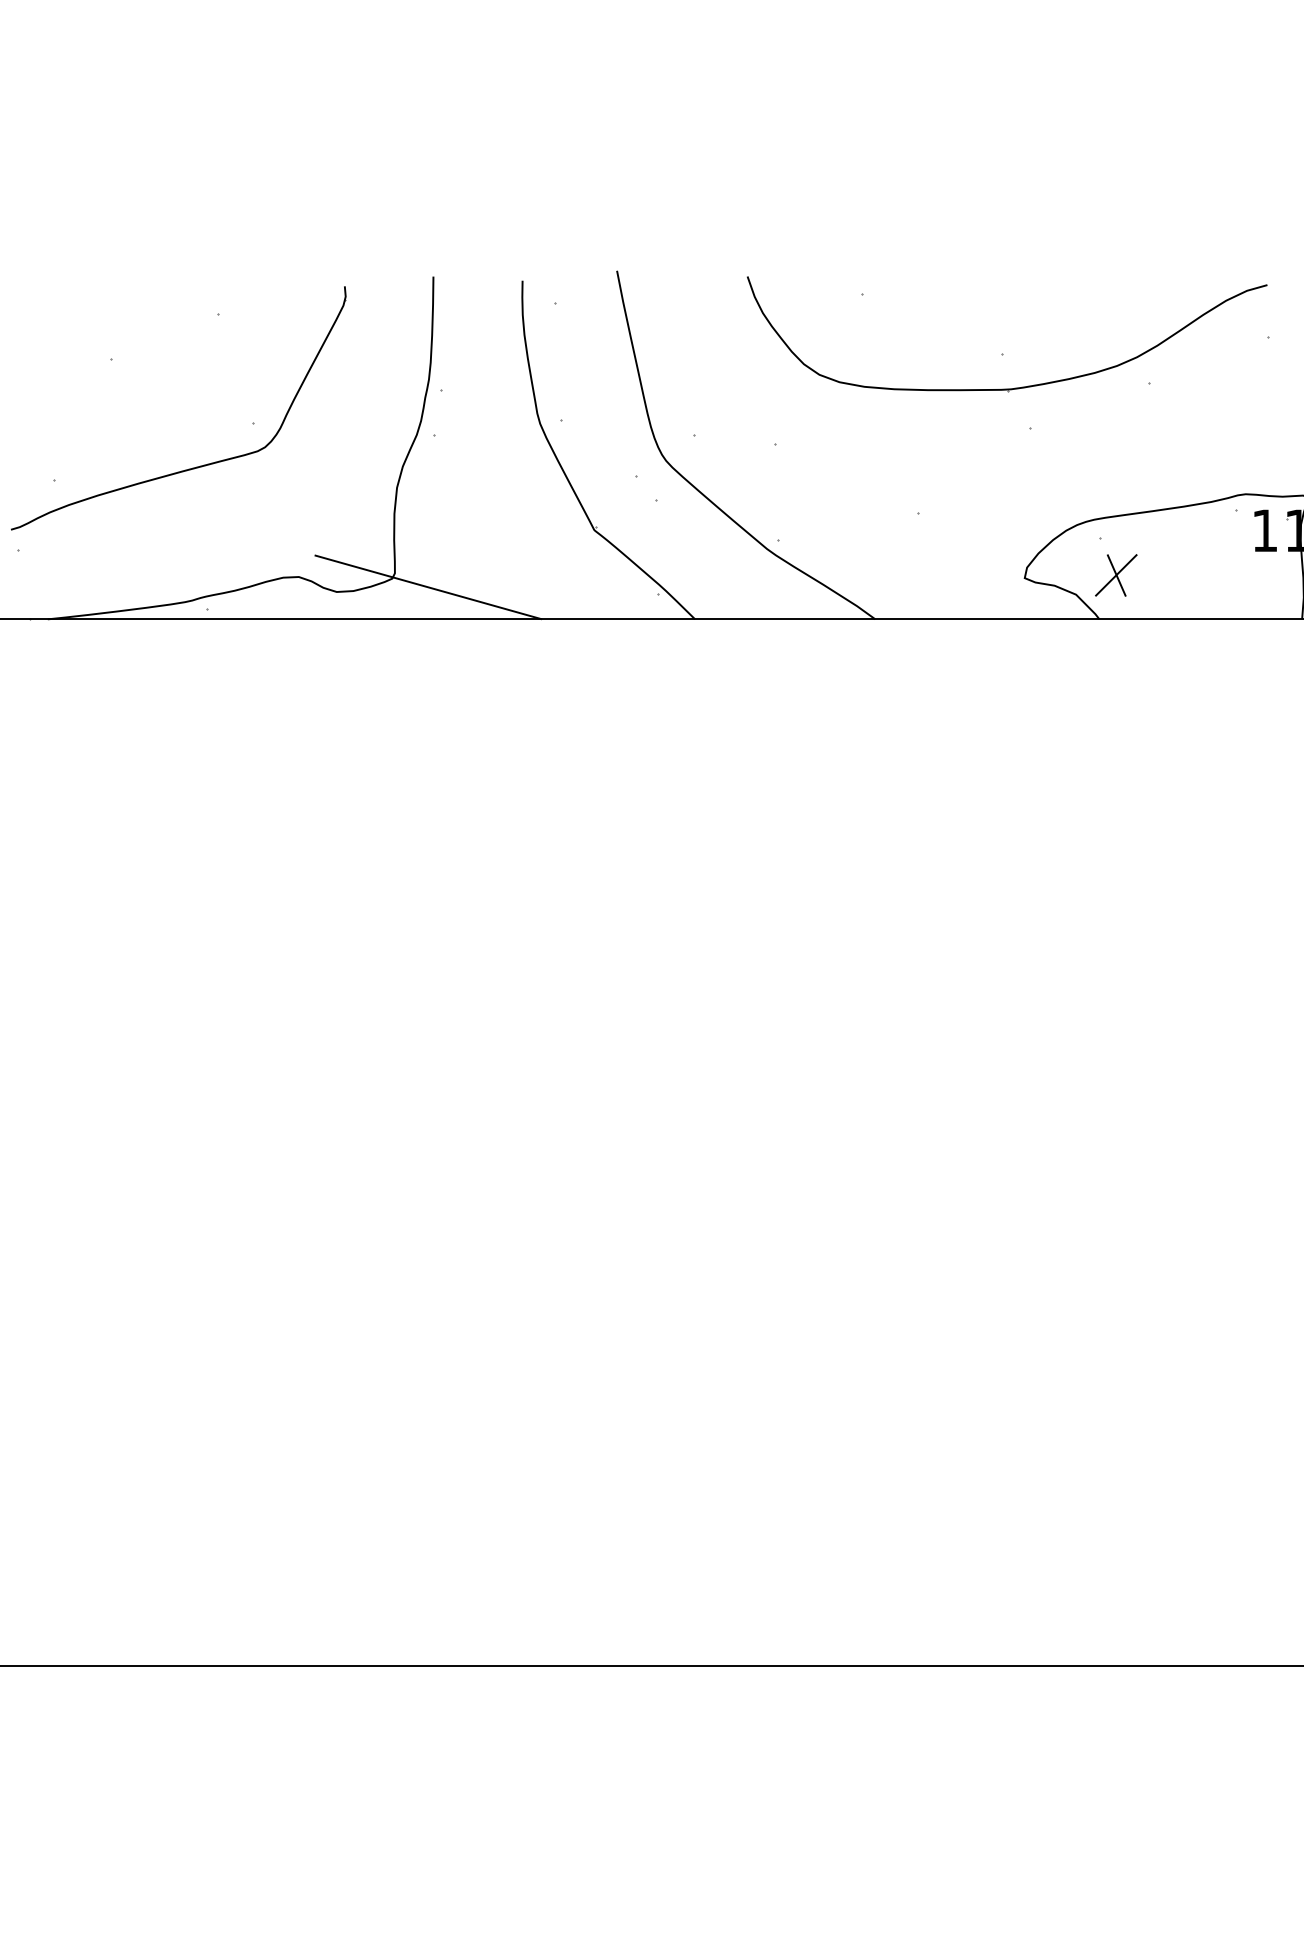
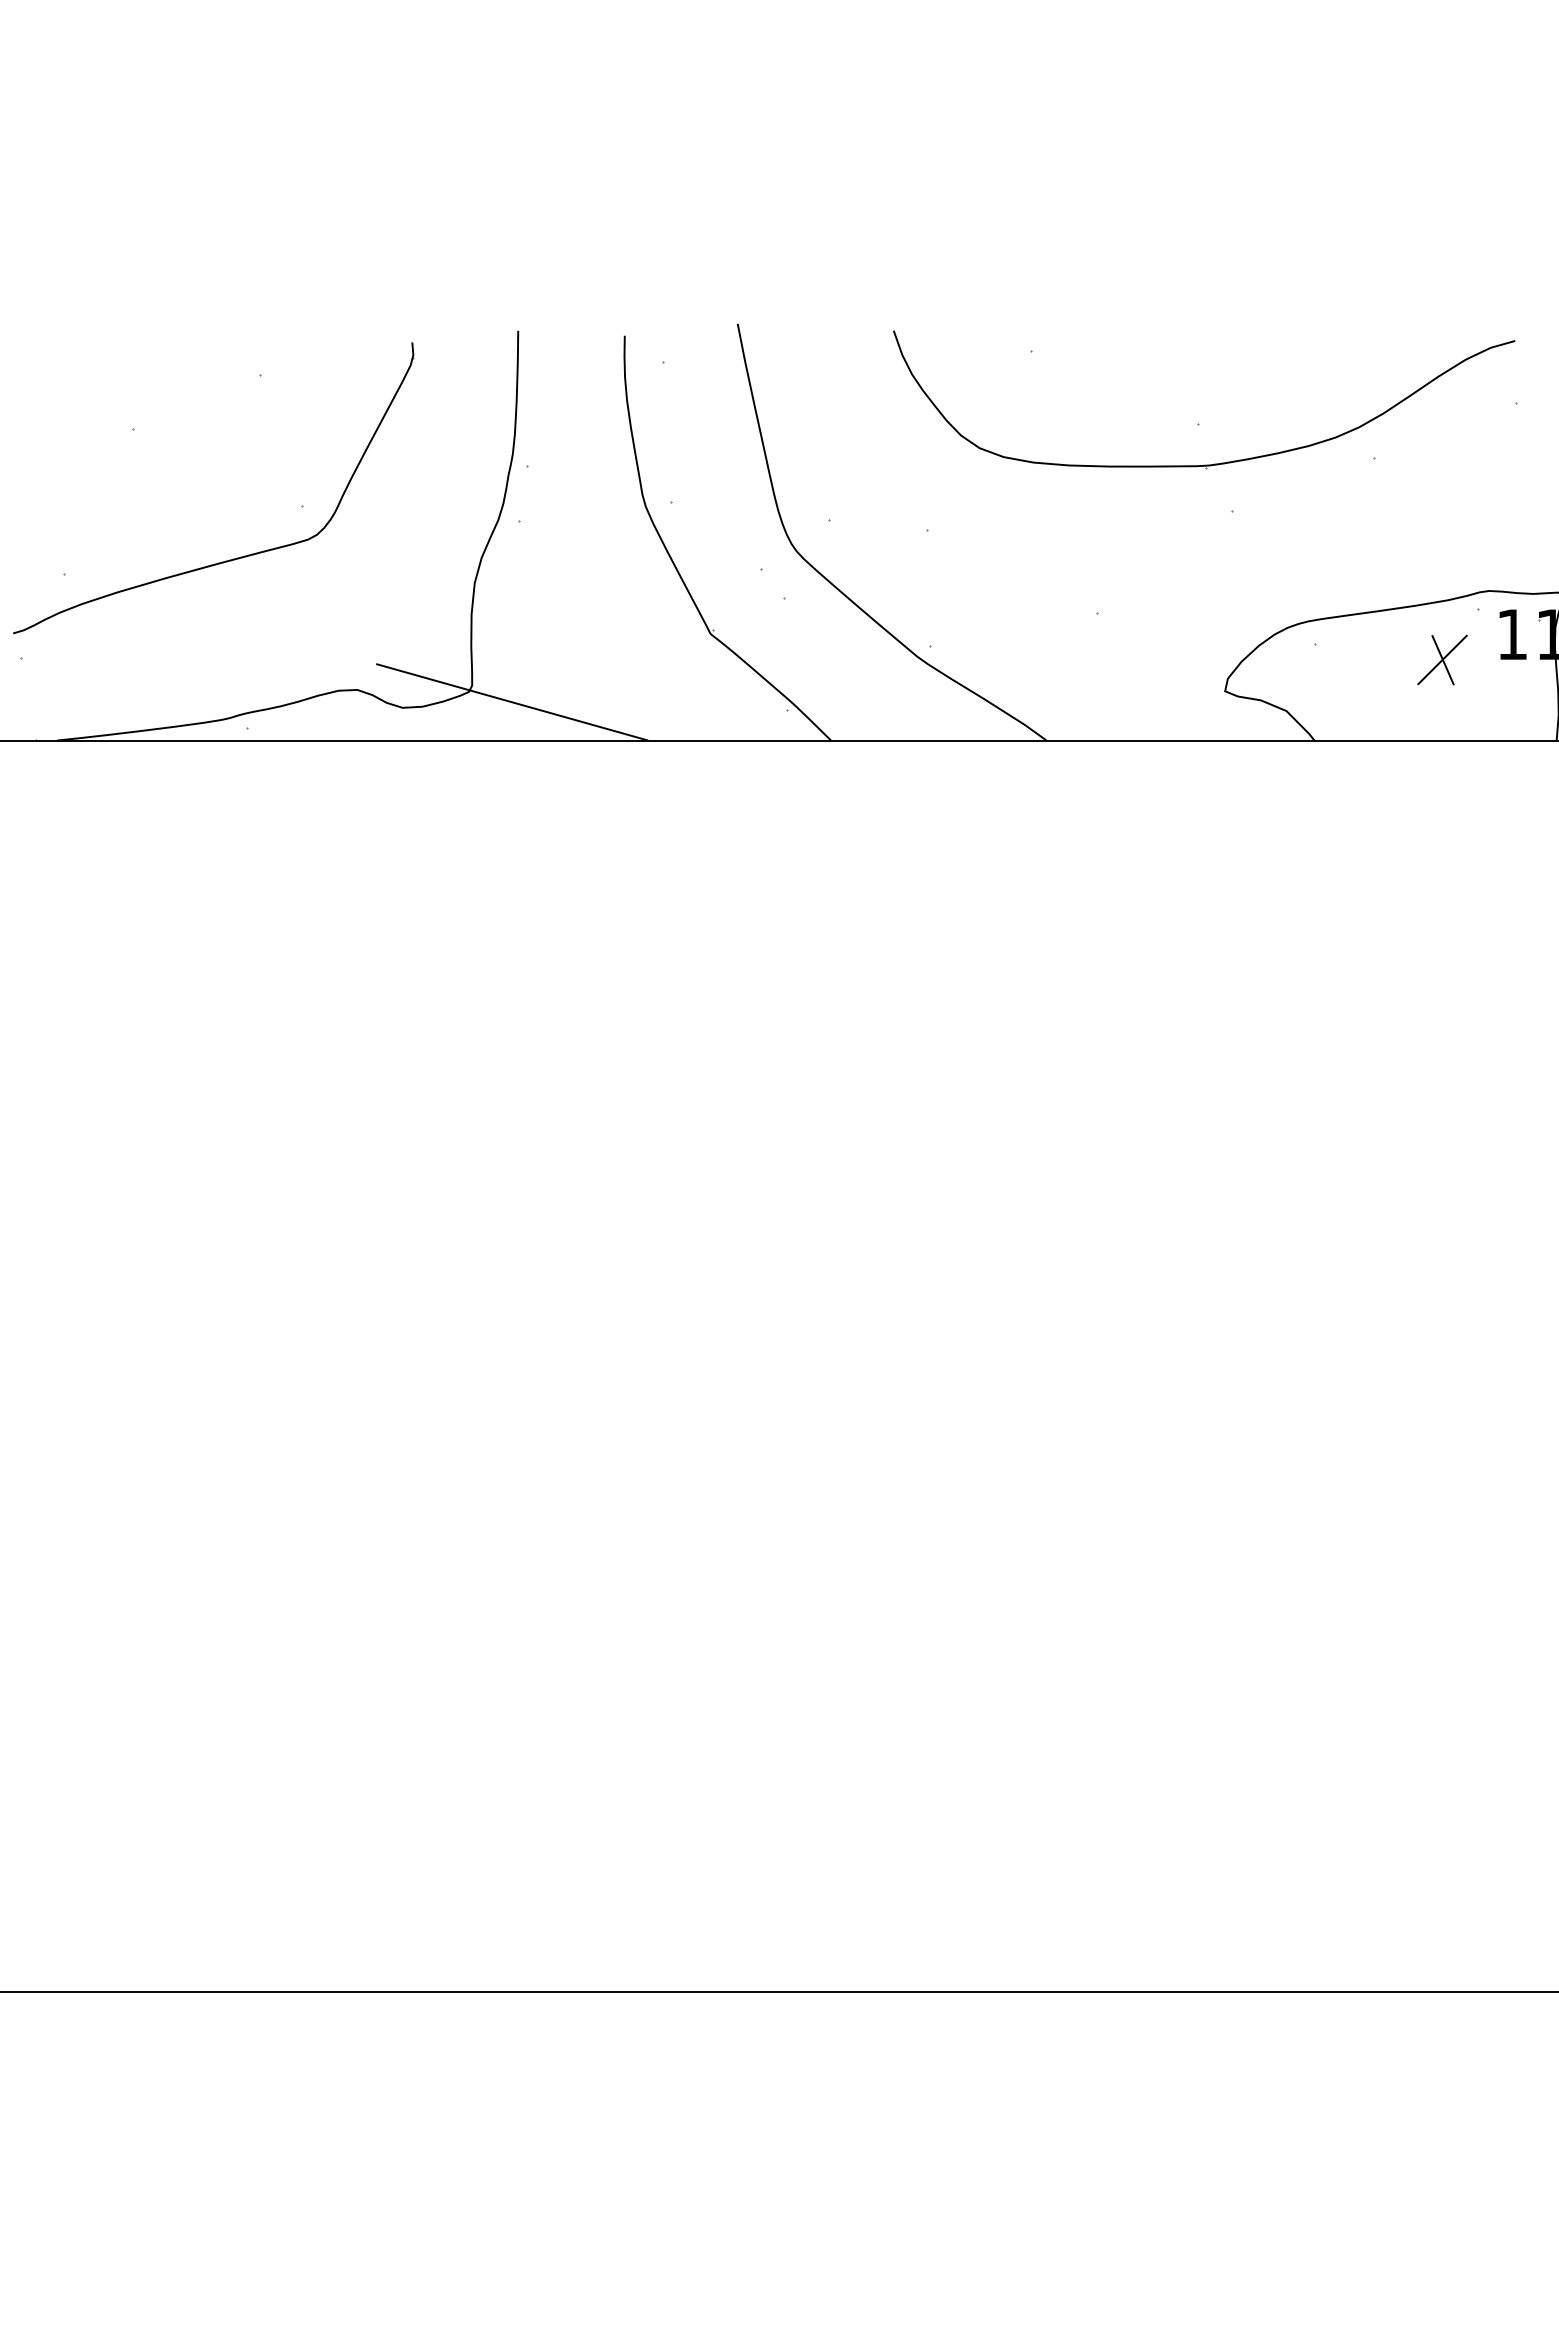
part: (1116, 574) -> (1442, 659), moved

